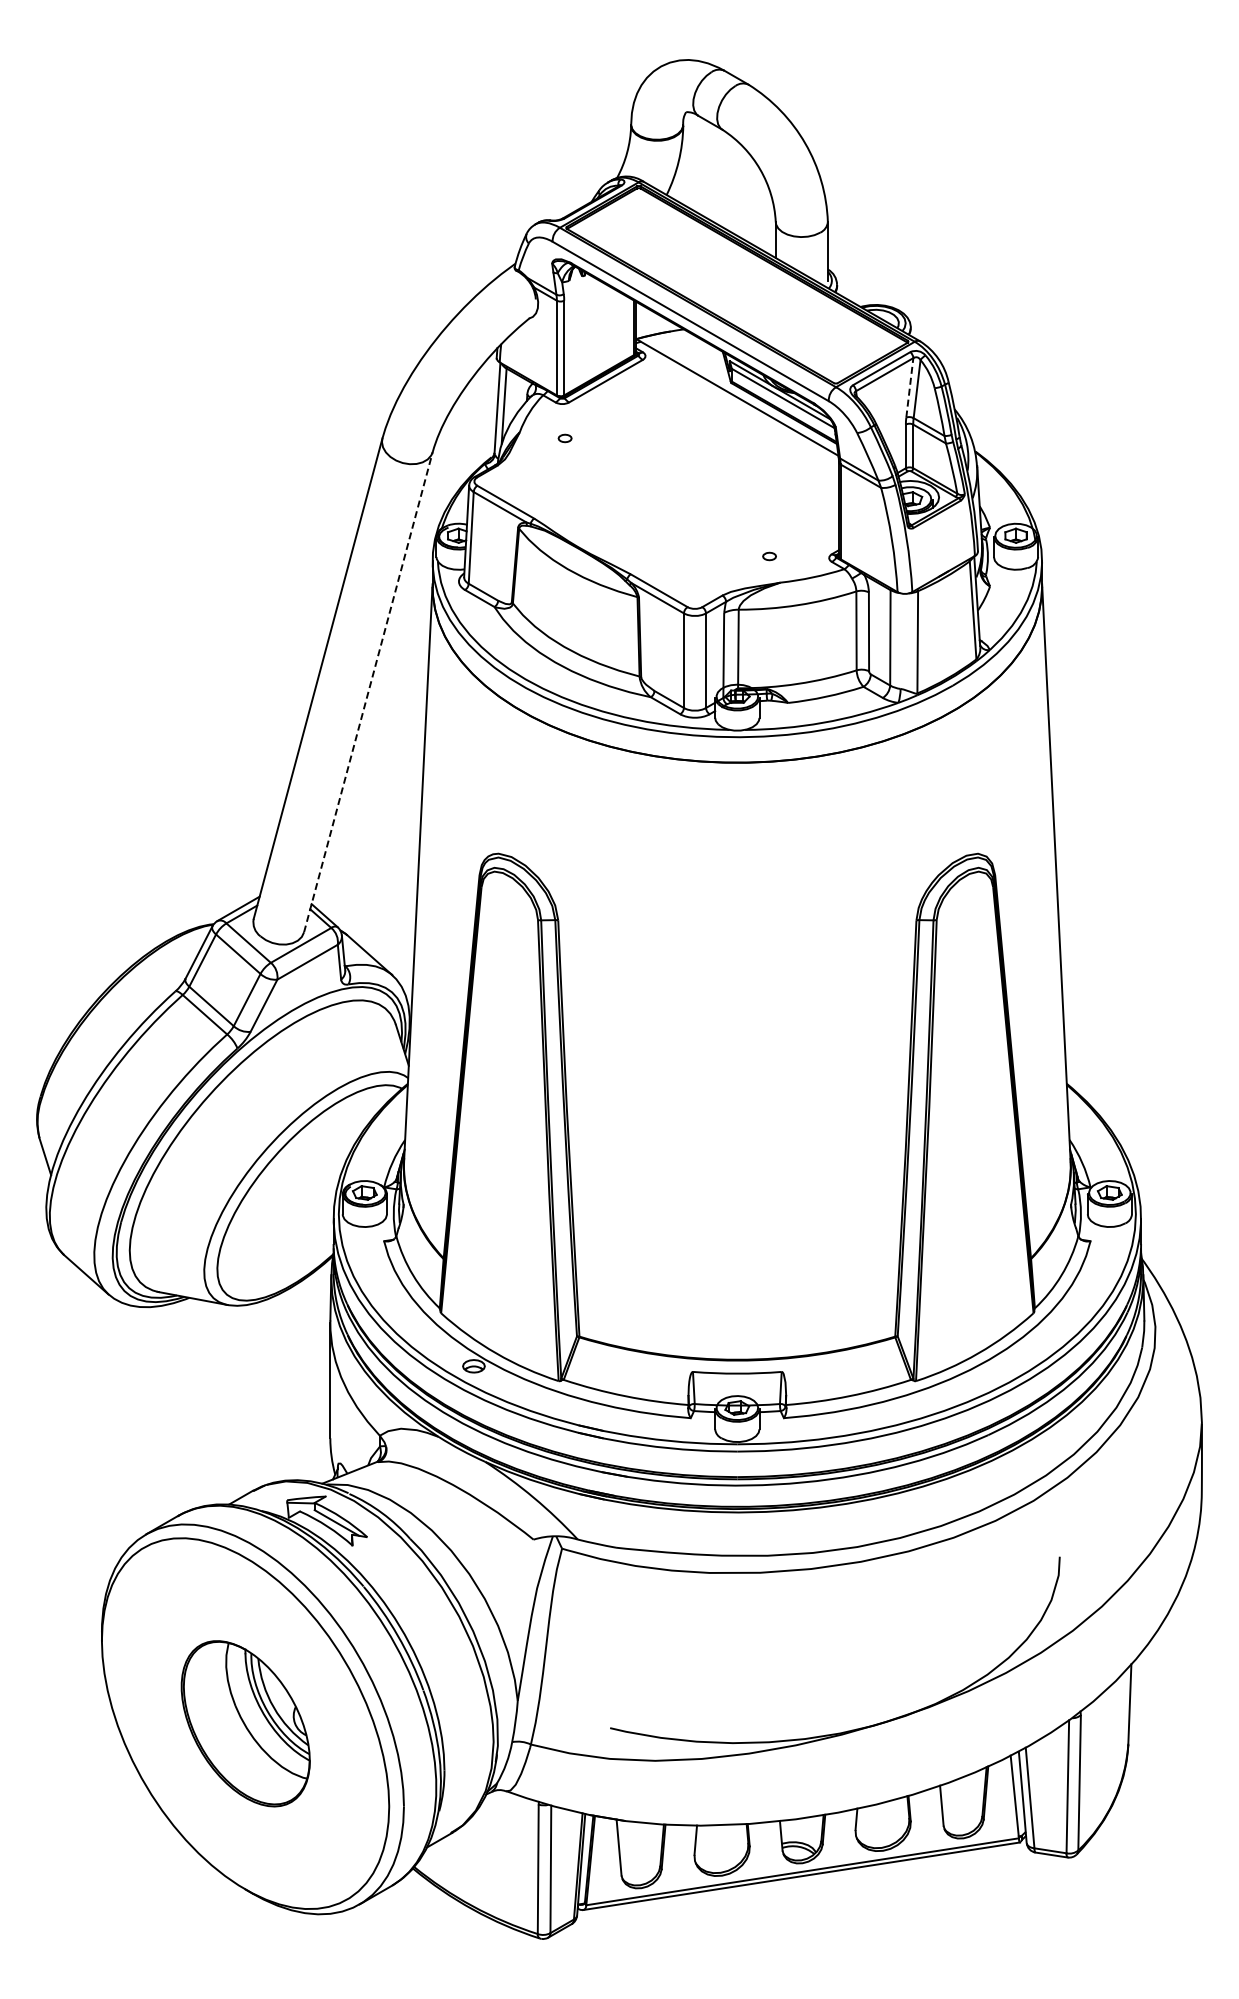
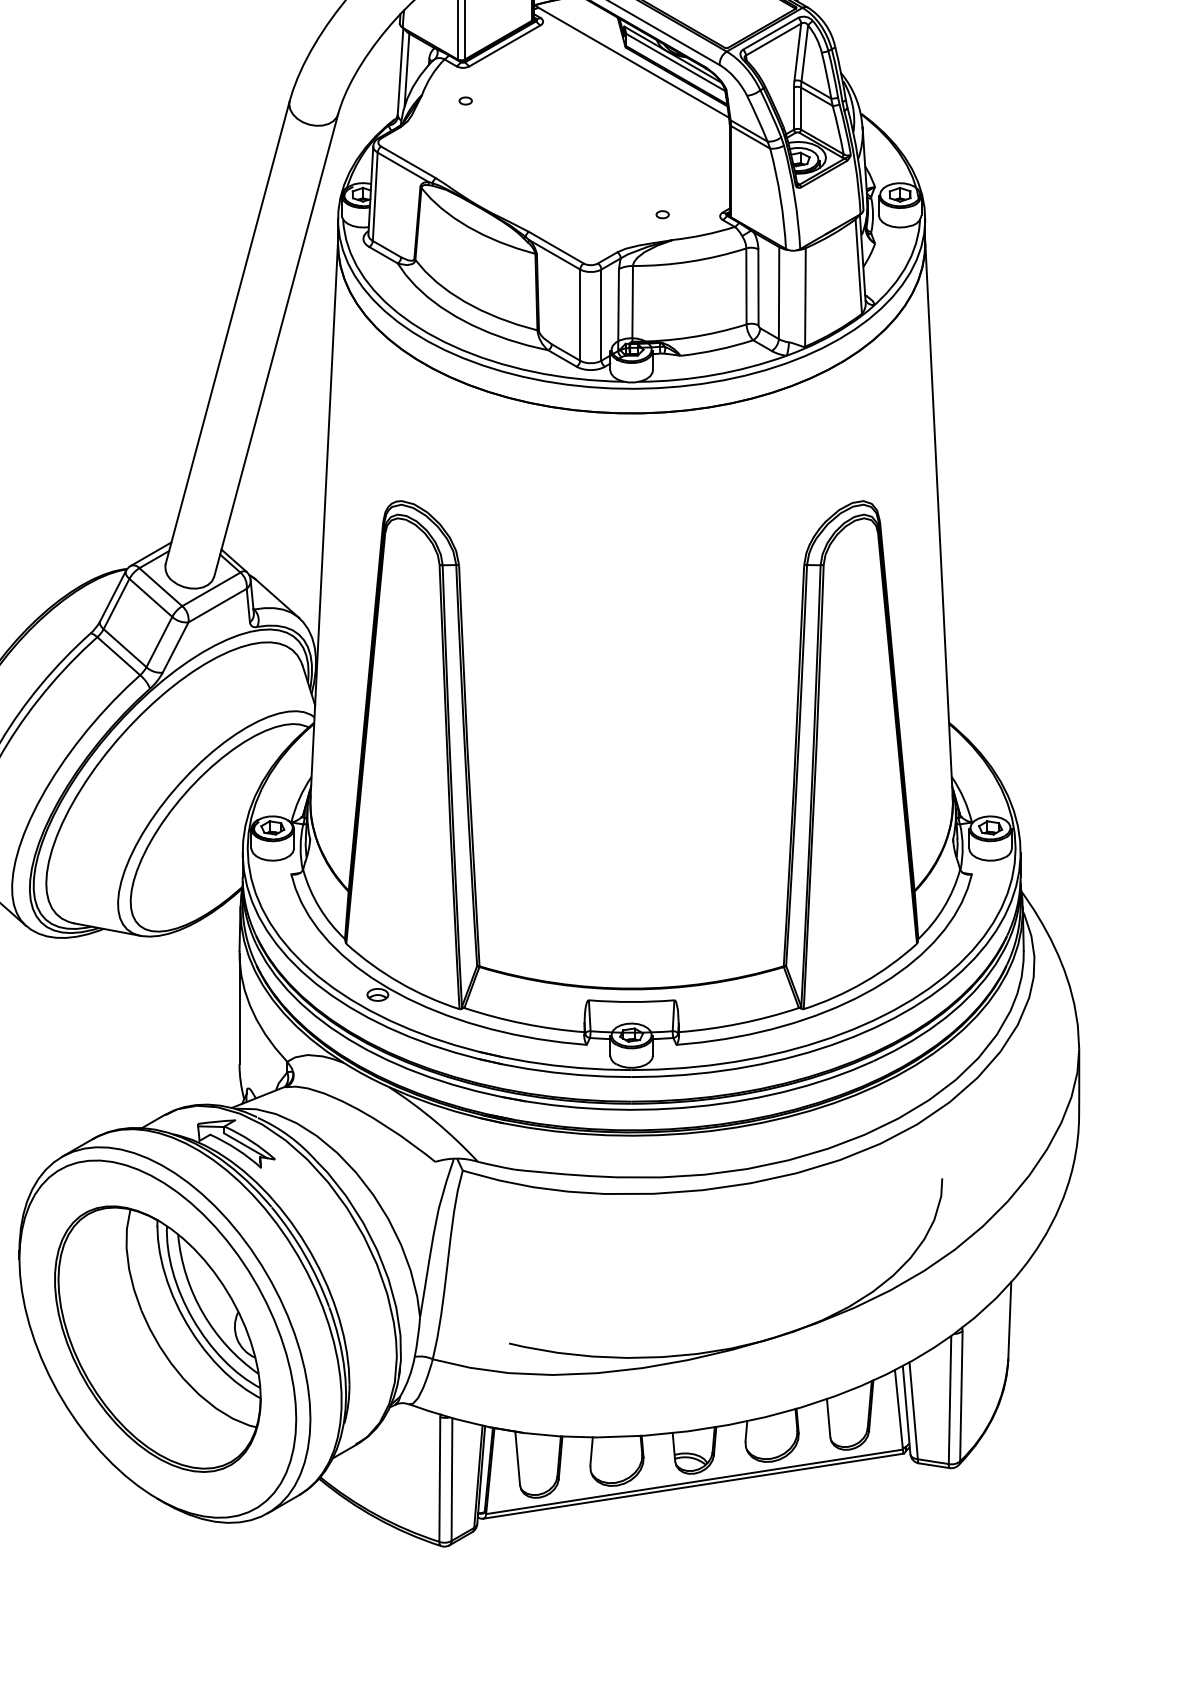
line: (909, 387) -> (797, 51), dashed -> solid
line: (368, 692) -> (276, 345), dashed -> solid
part: (245, 1723) -> (157, 1339), size x1.67

